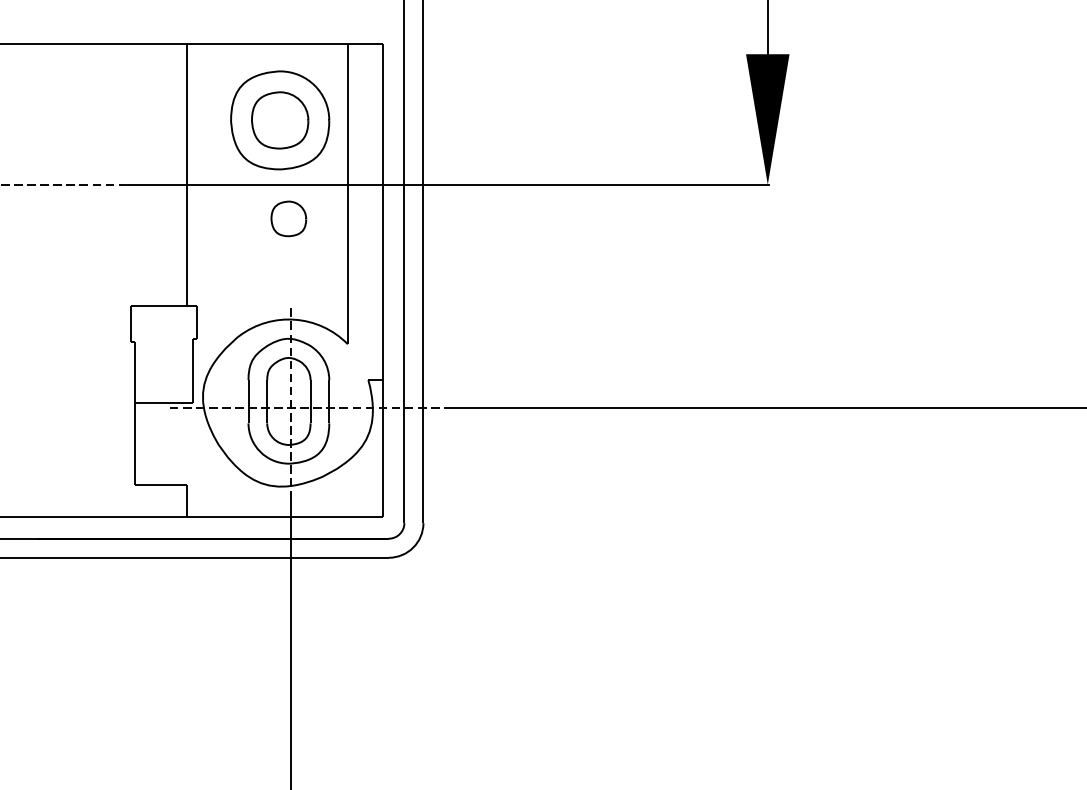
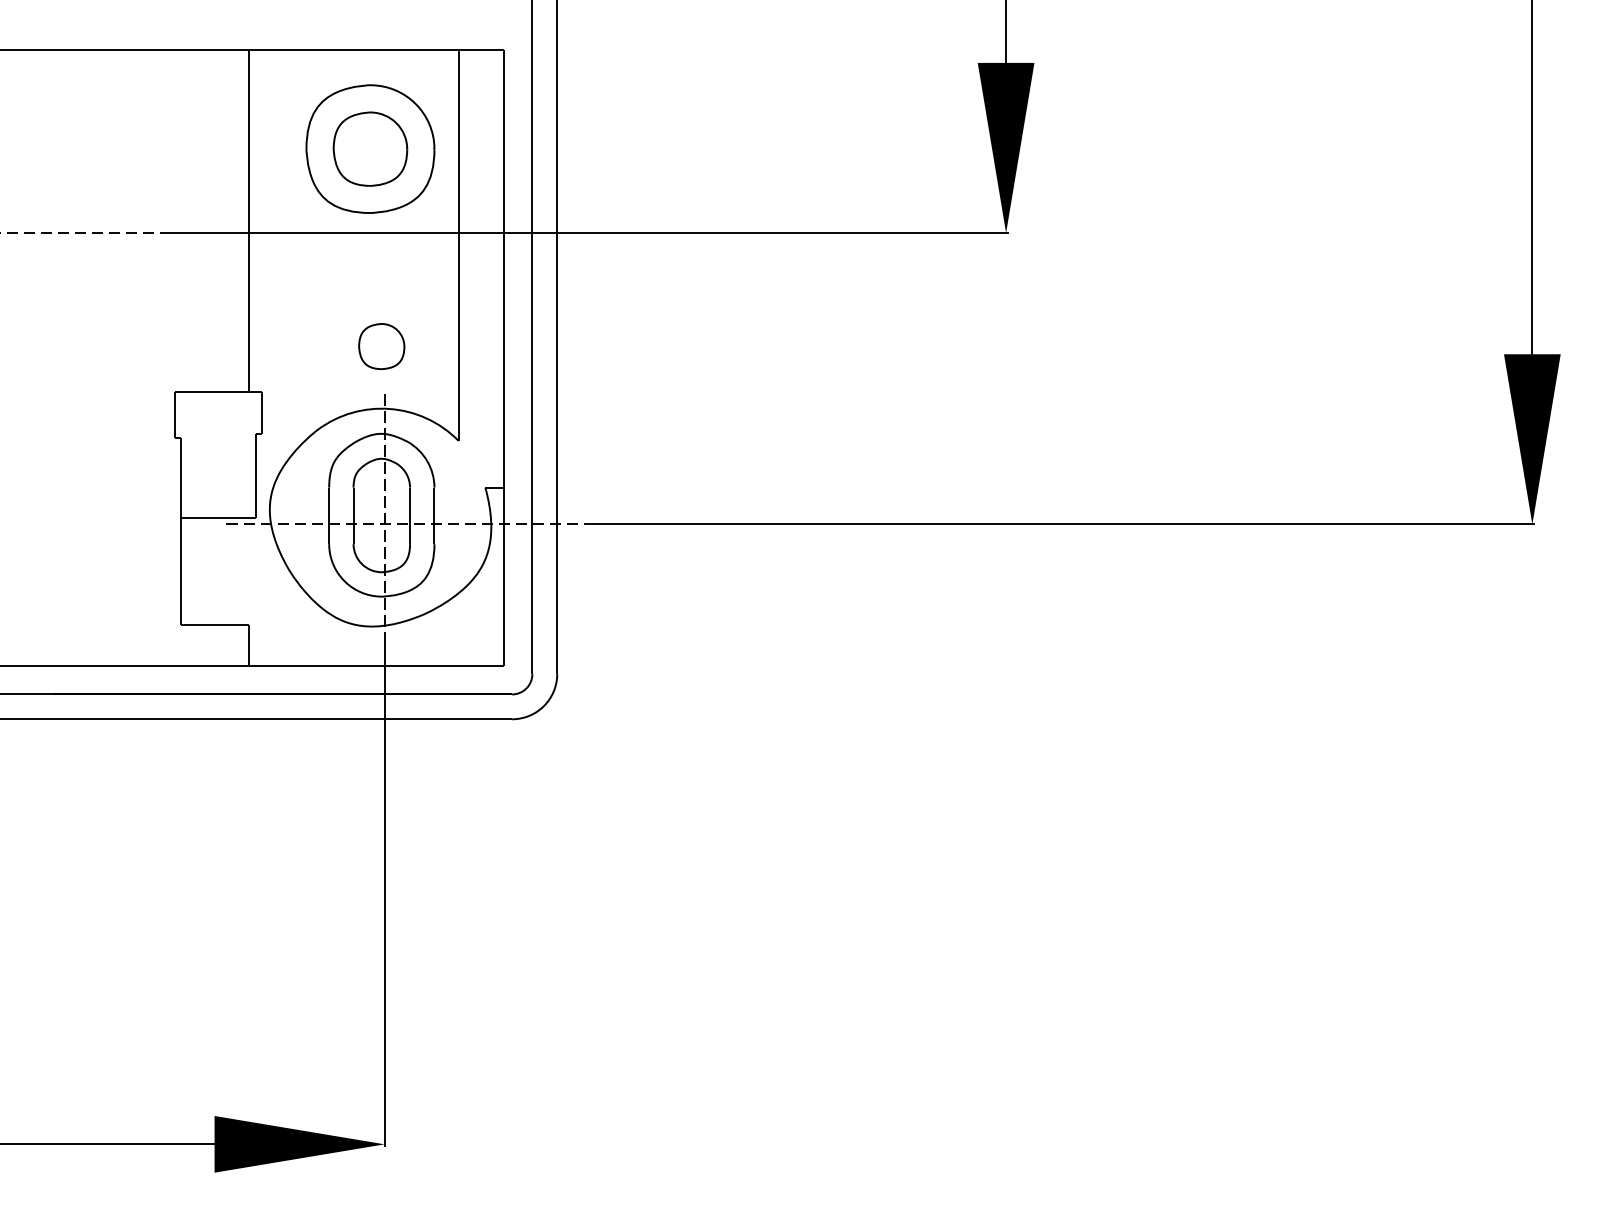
part: (288, 218) -> (381, 346), moved

